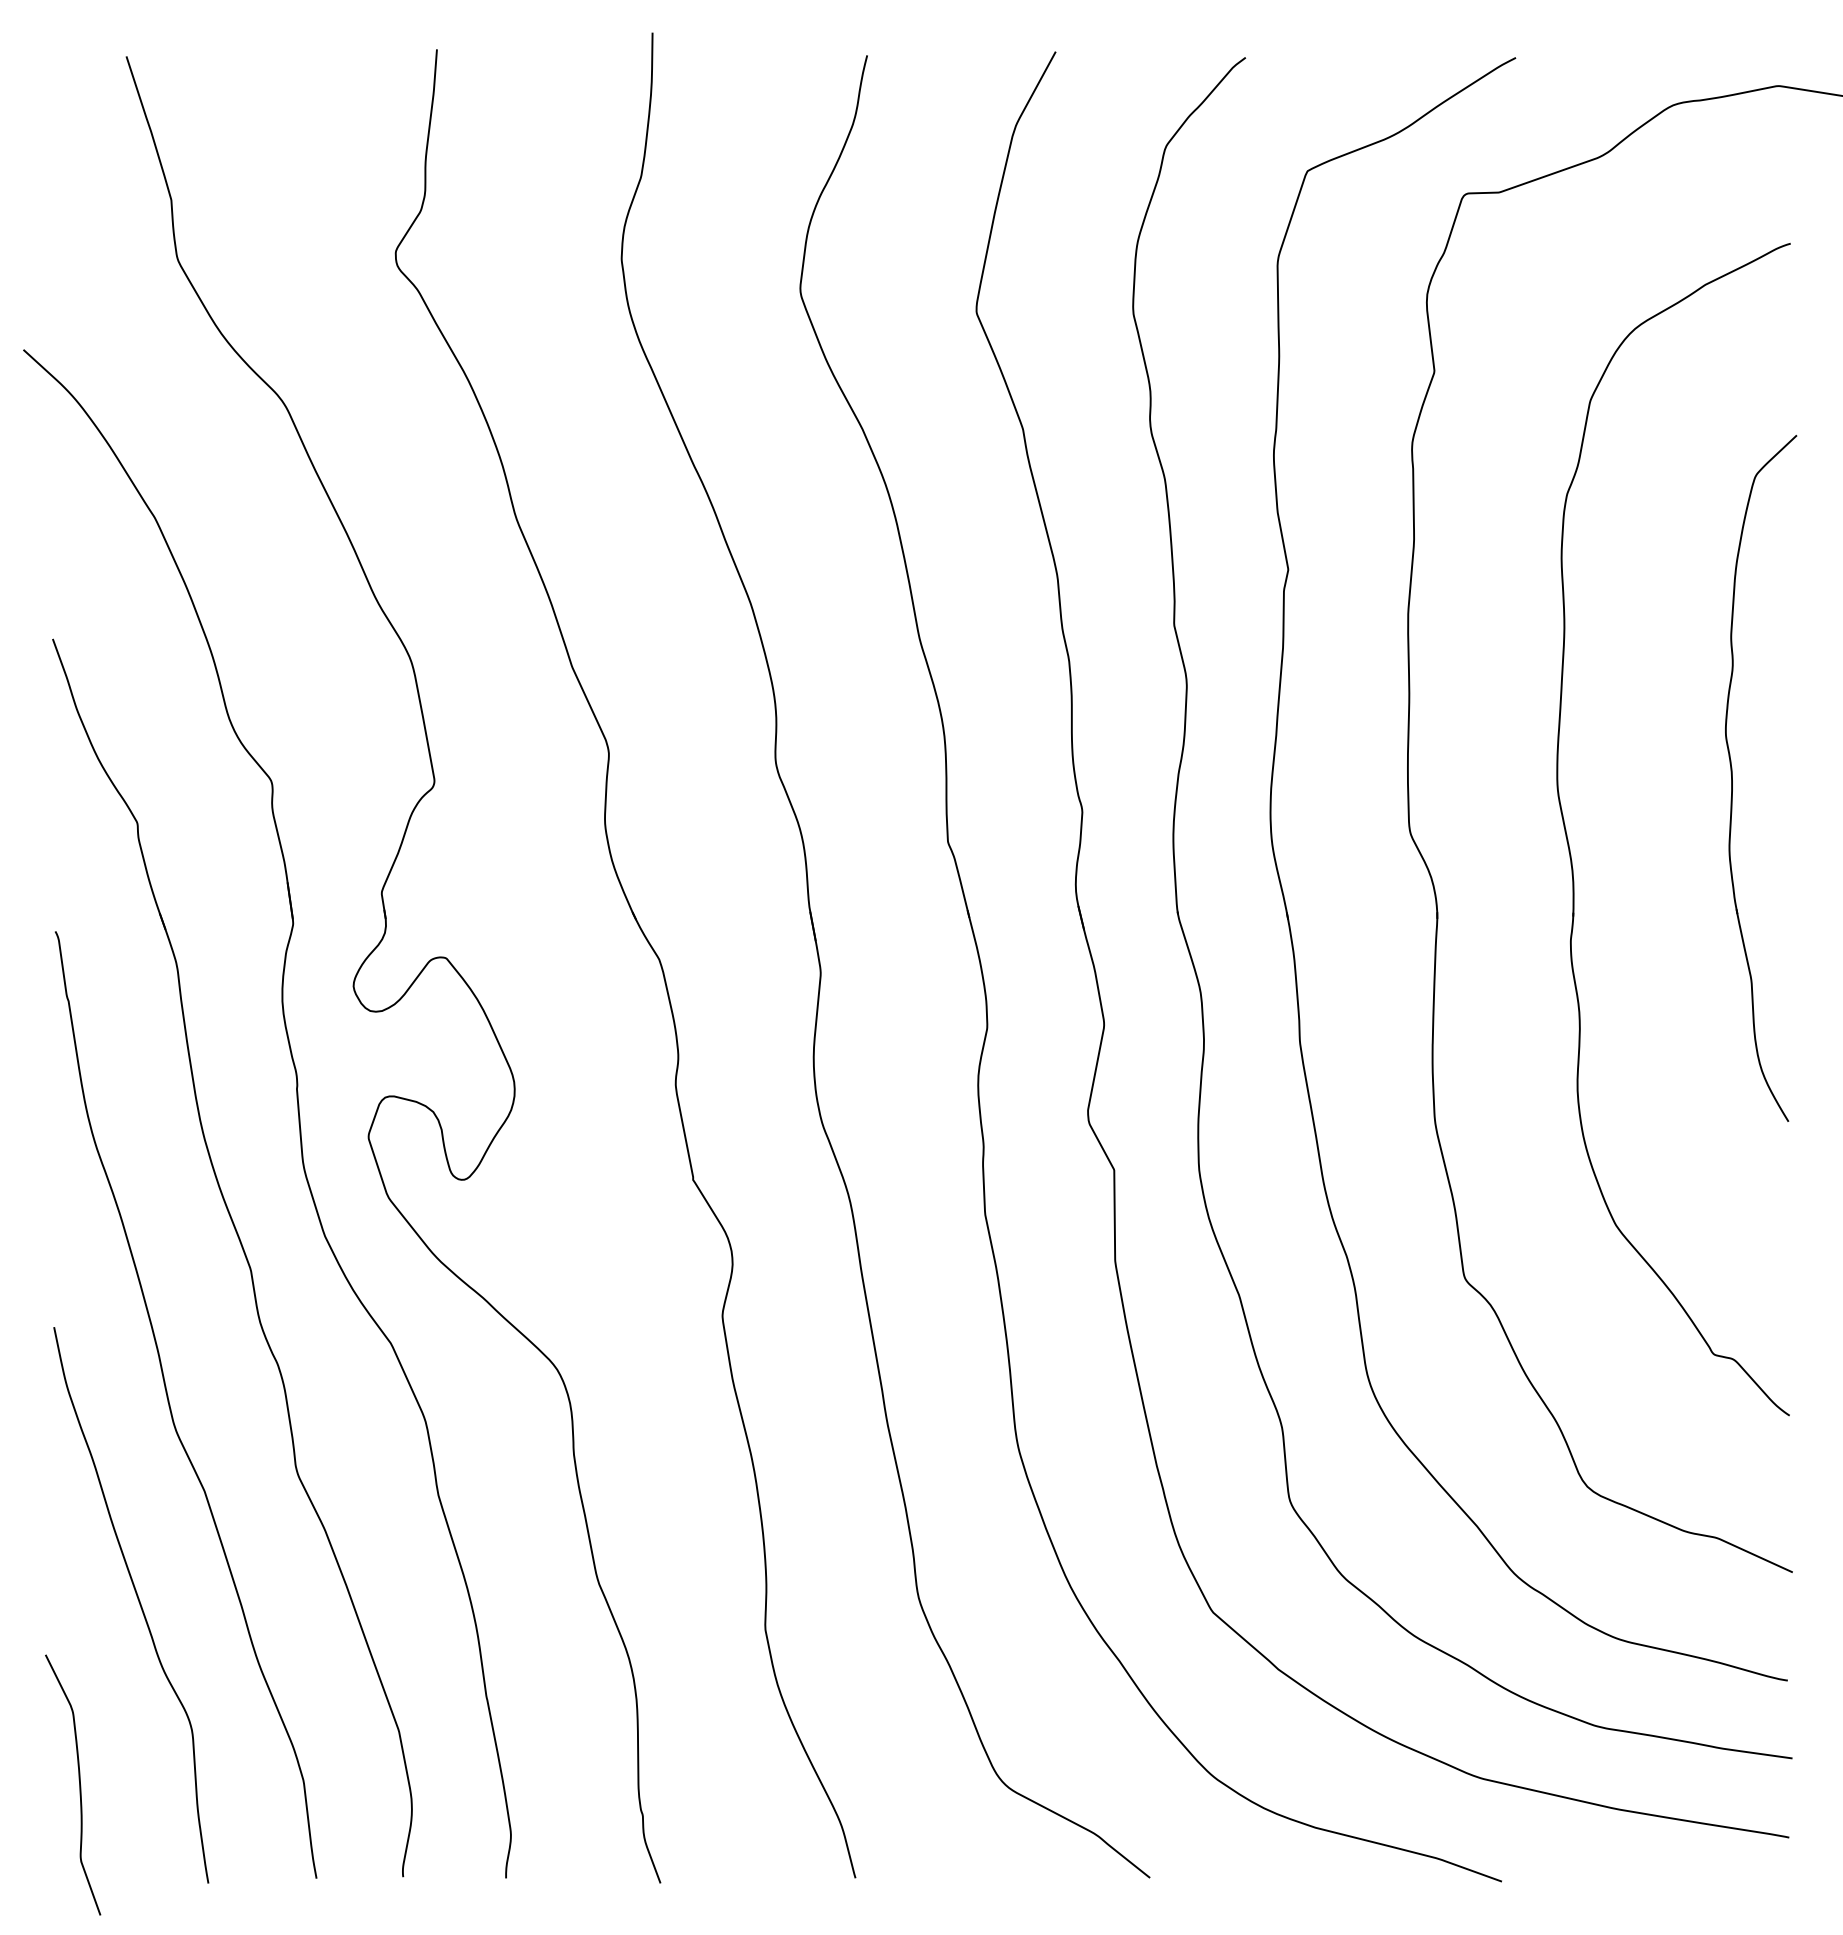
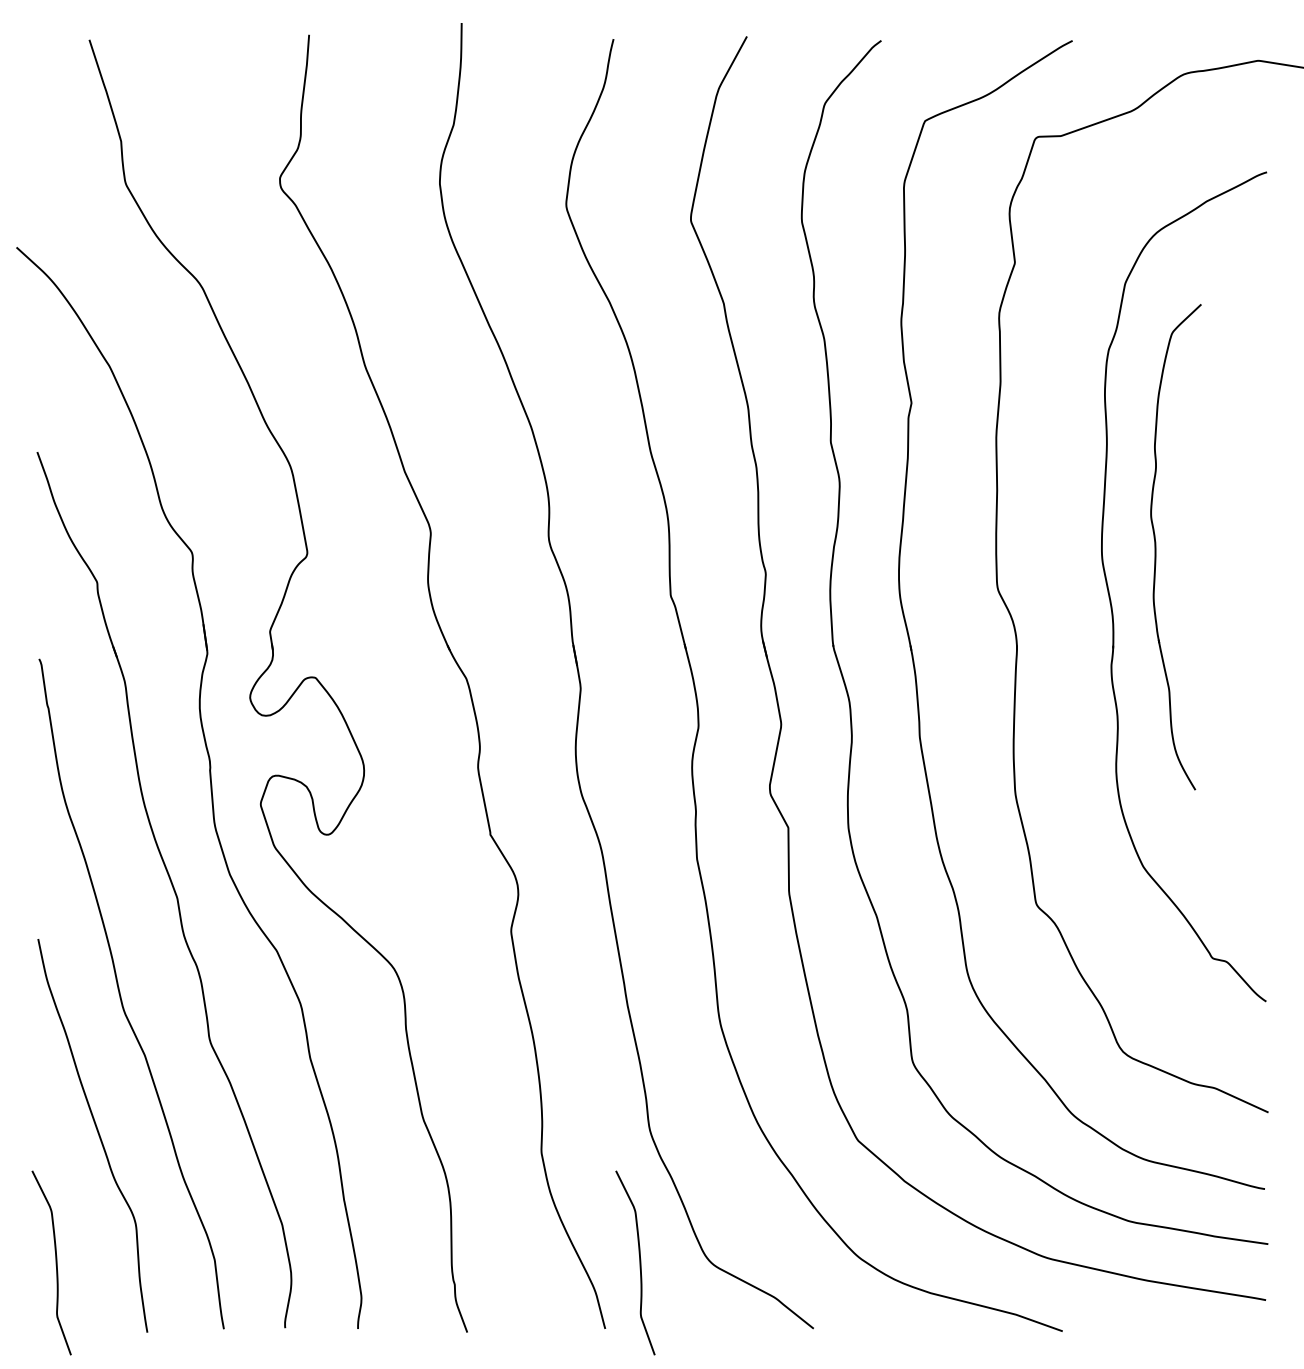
part: (1732, 778) -> (1155, 547), moved
curve: (904, 1784) -> (639, 1262), added

